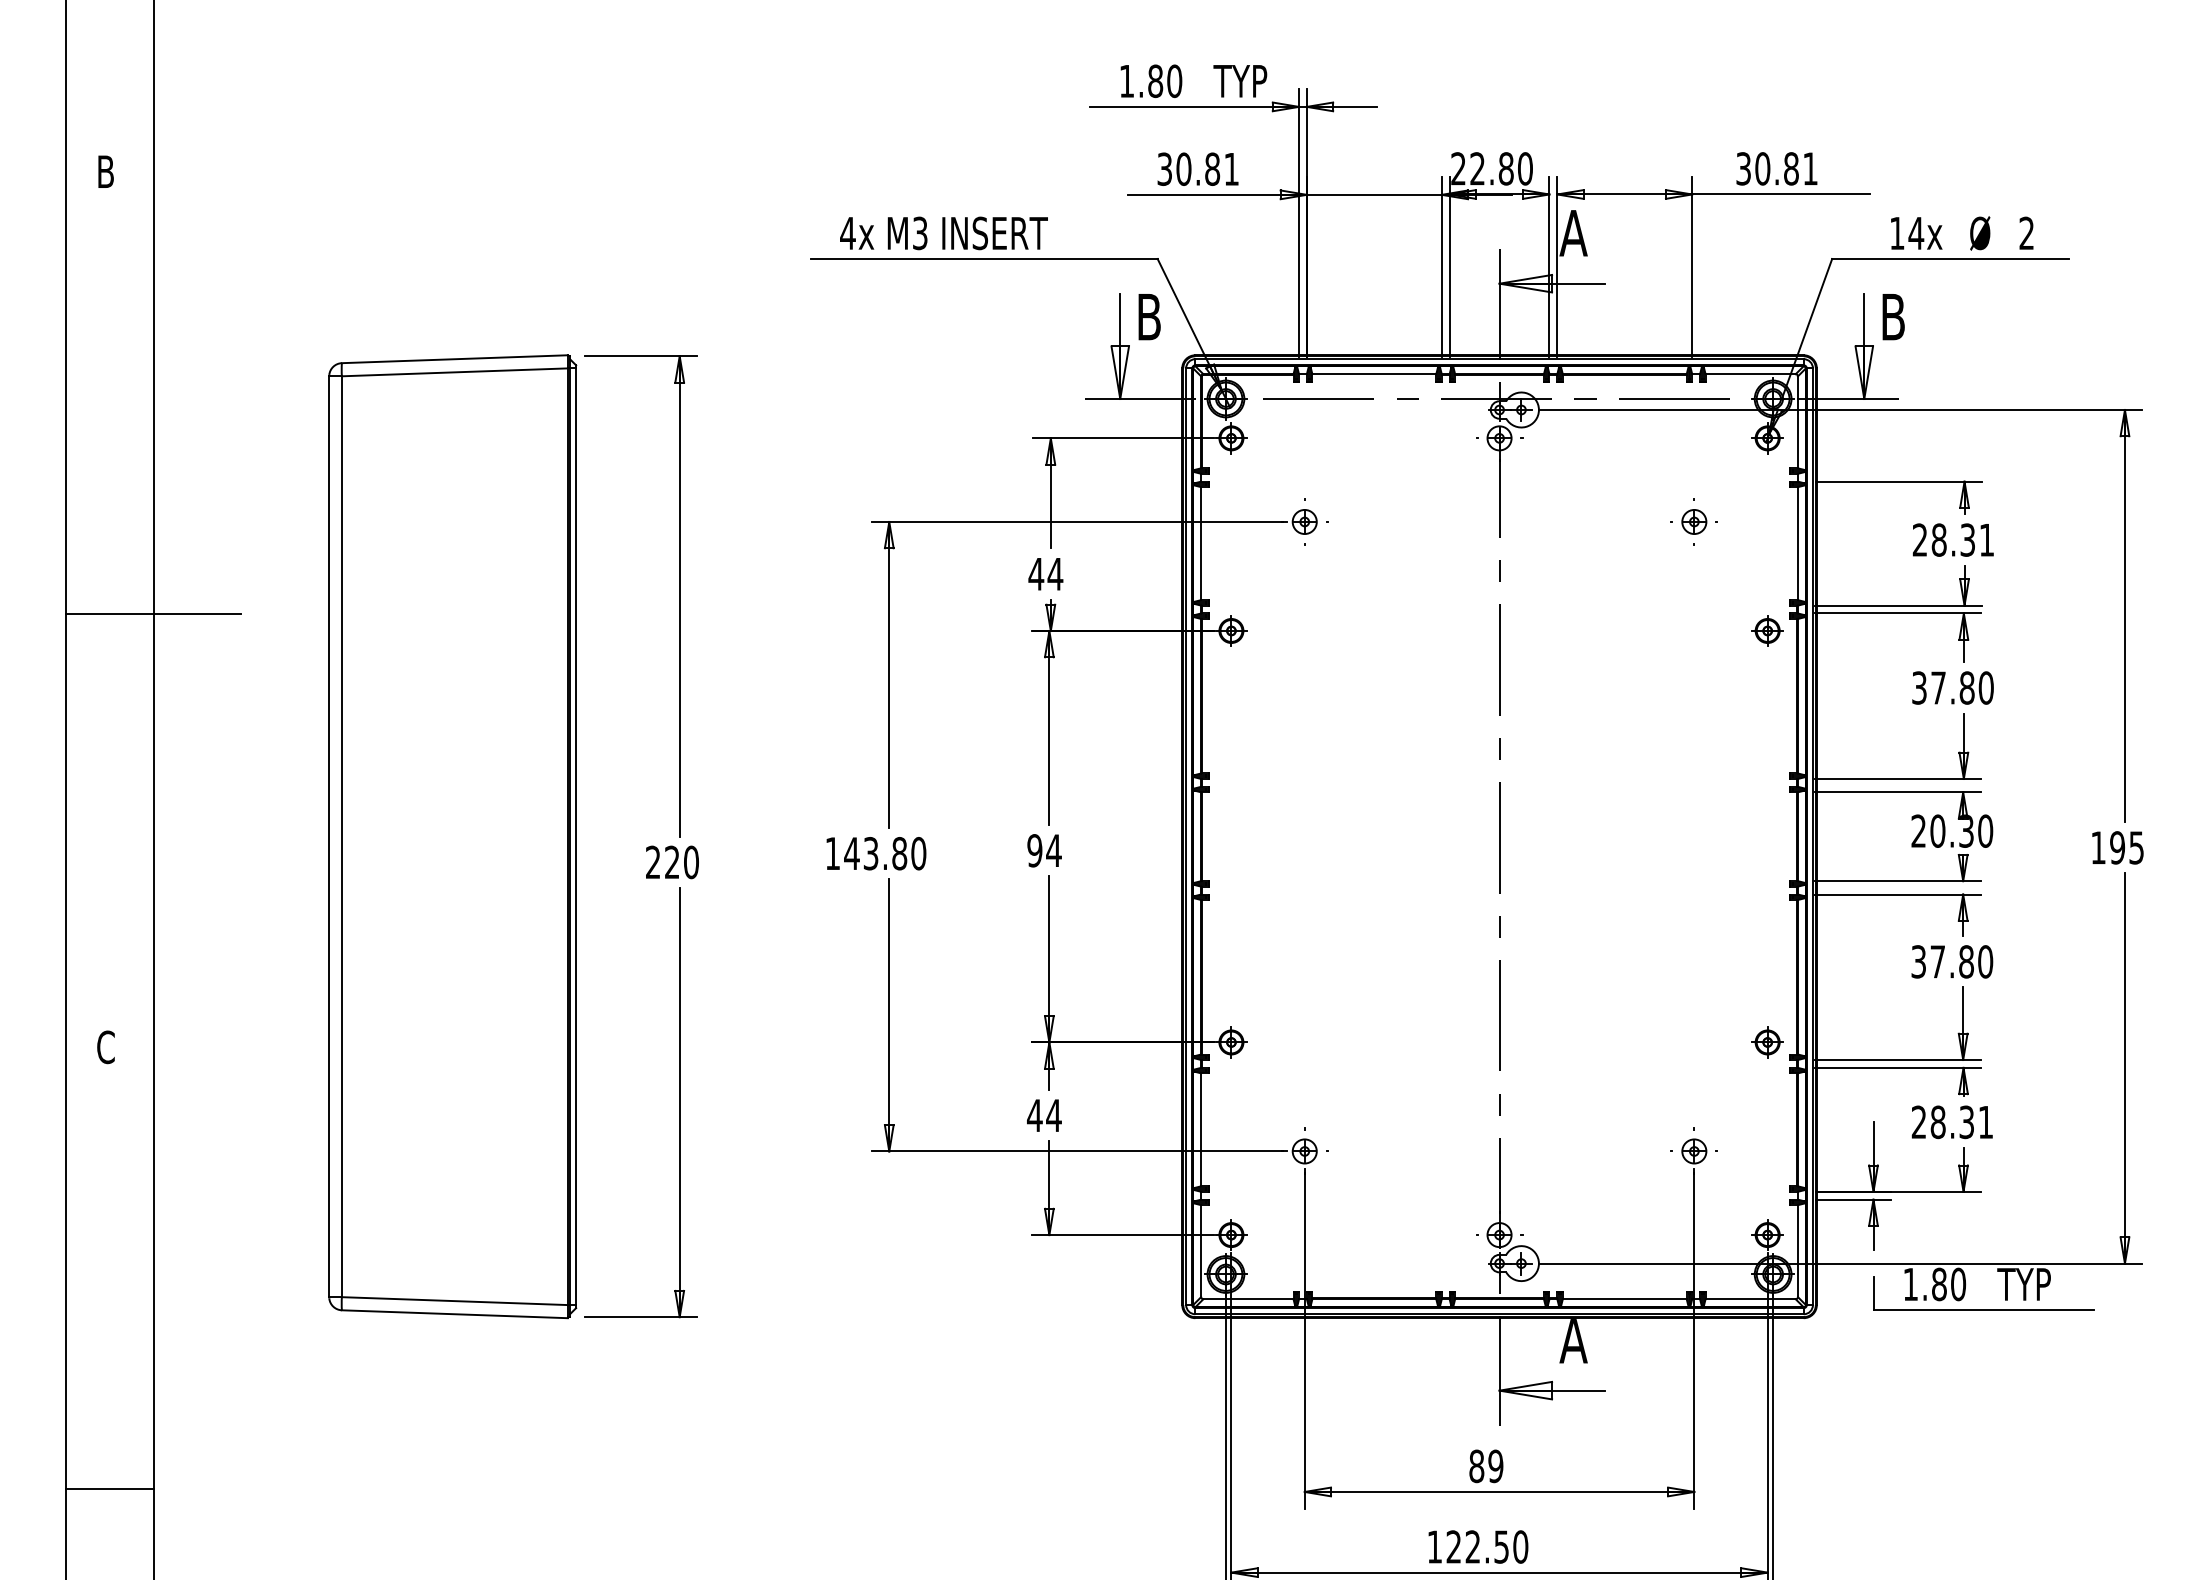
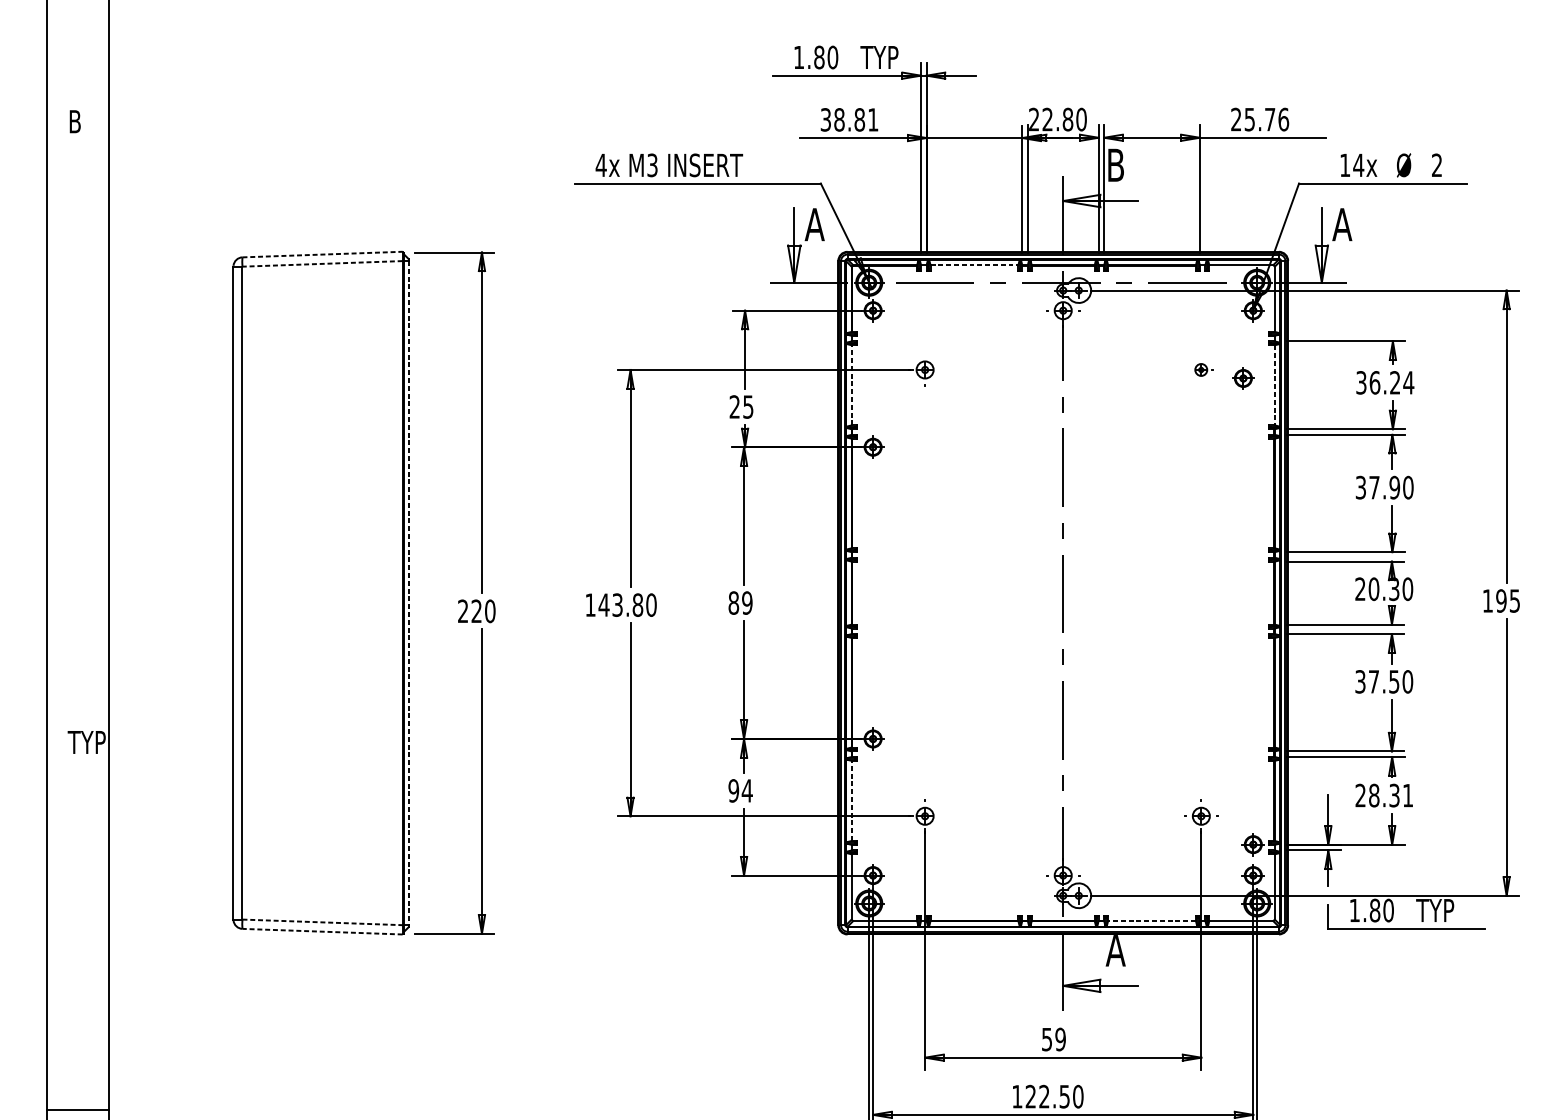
text: (1777, 168) -> (1260, 119), 30.81 -> 25.76
text: (1183, 169) -> (839, 120), 30.81 -> 38.81
text: (1573, 233) -> (1115, 165), A -> B
text: (1149, 317) -> (815, 224), B -> A
text: (1893, 317) -> (1342, 224), B -> A
line: (455, 359) -> (323, 254), solid -> dashed
line: (454, 372) -> (322, 263), solid -> dashed
line: (1374, 374) -> (974, 265), solid -> dashed
part: (1693, 521) -> (1200, 369), size x0.7
text: (1953, 539) -> (1385, 382), 28.31 -> 36.24
line: (1201, 543) -> (851, 385), solid -> dashed
line: (1797, 544) -> (1274, 385), solid -> dashed
text: (1045, 573) -> (741, 406), 44 -> 25
line: (153, 613) -> (108, 434), removed
part: (1767, 630) -> (1243, 378), moved
text: (1966, 687) -> (1394, 487), 37.80 -> 37.90
line: (576, 837) -> (408, 593), solid -> dashed
text: (1044, 850) -> (740, 602), 94 -> 89
text: (1966, 961) -> (1394, 681), 37.80 -> 37.50
part: (1767, 1042) -> (1253, 844), moved
text: (122, 1047) -> (86, 742), C -> TYP
text: (1034, 1115) -> (733, 790), 44 -> 94
line: (1201, 1129) -> (851, 800), solid -> dashed
line: (1624, 1299) -> (1151, 921), solid -> dashed
line: (455, 1301) -> (323, 922), solid -> dashed
line: (454, 1314) -> (322, 931), solid -> dashed
text: (1476, 1466) -> (1046, 1039), 89 -> 59
line: (109, 1489) -> (77, 1110), moved

